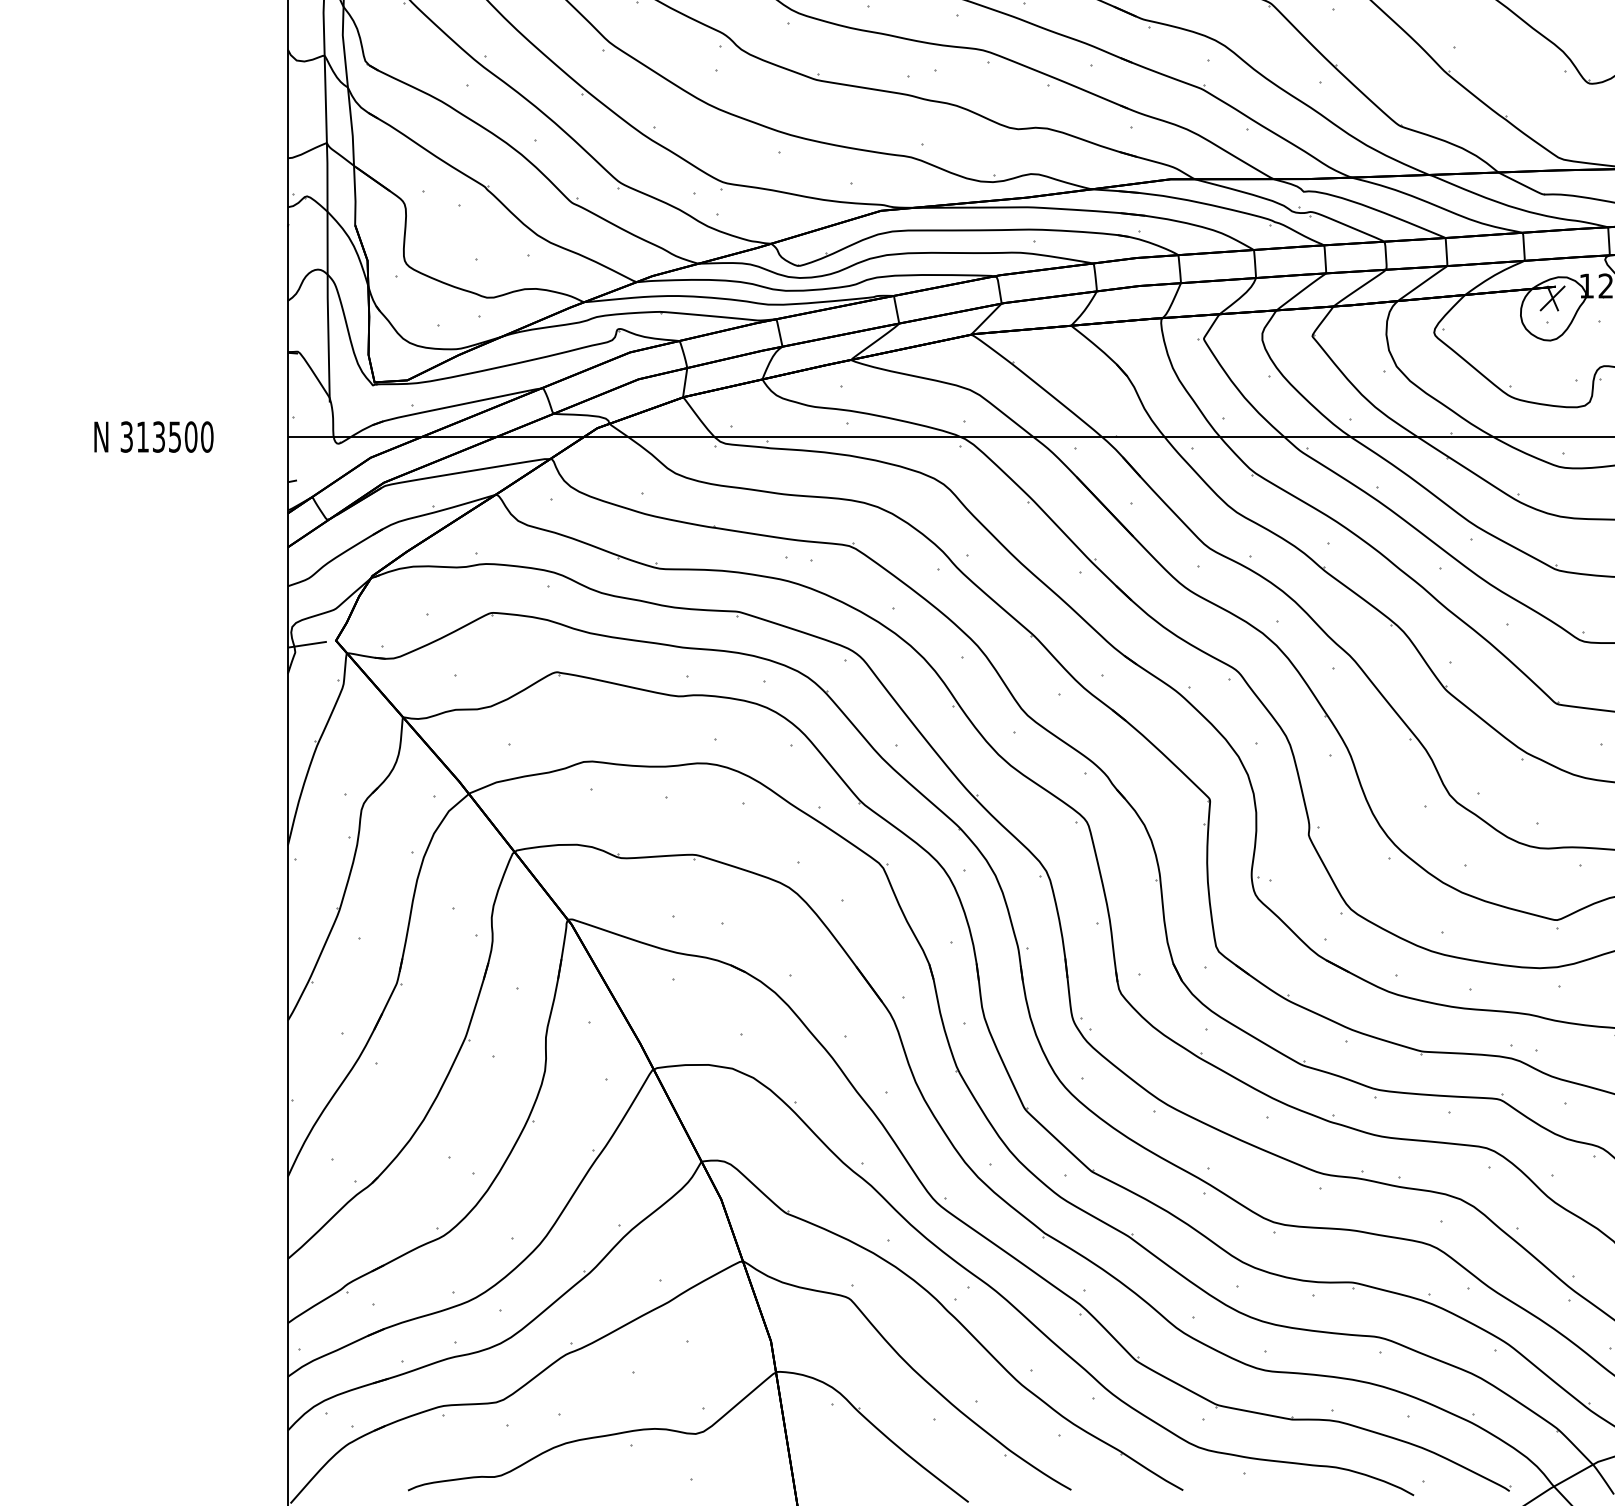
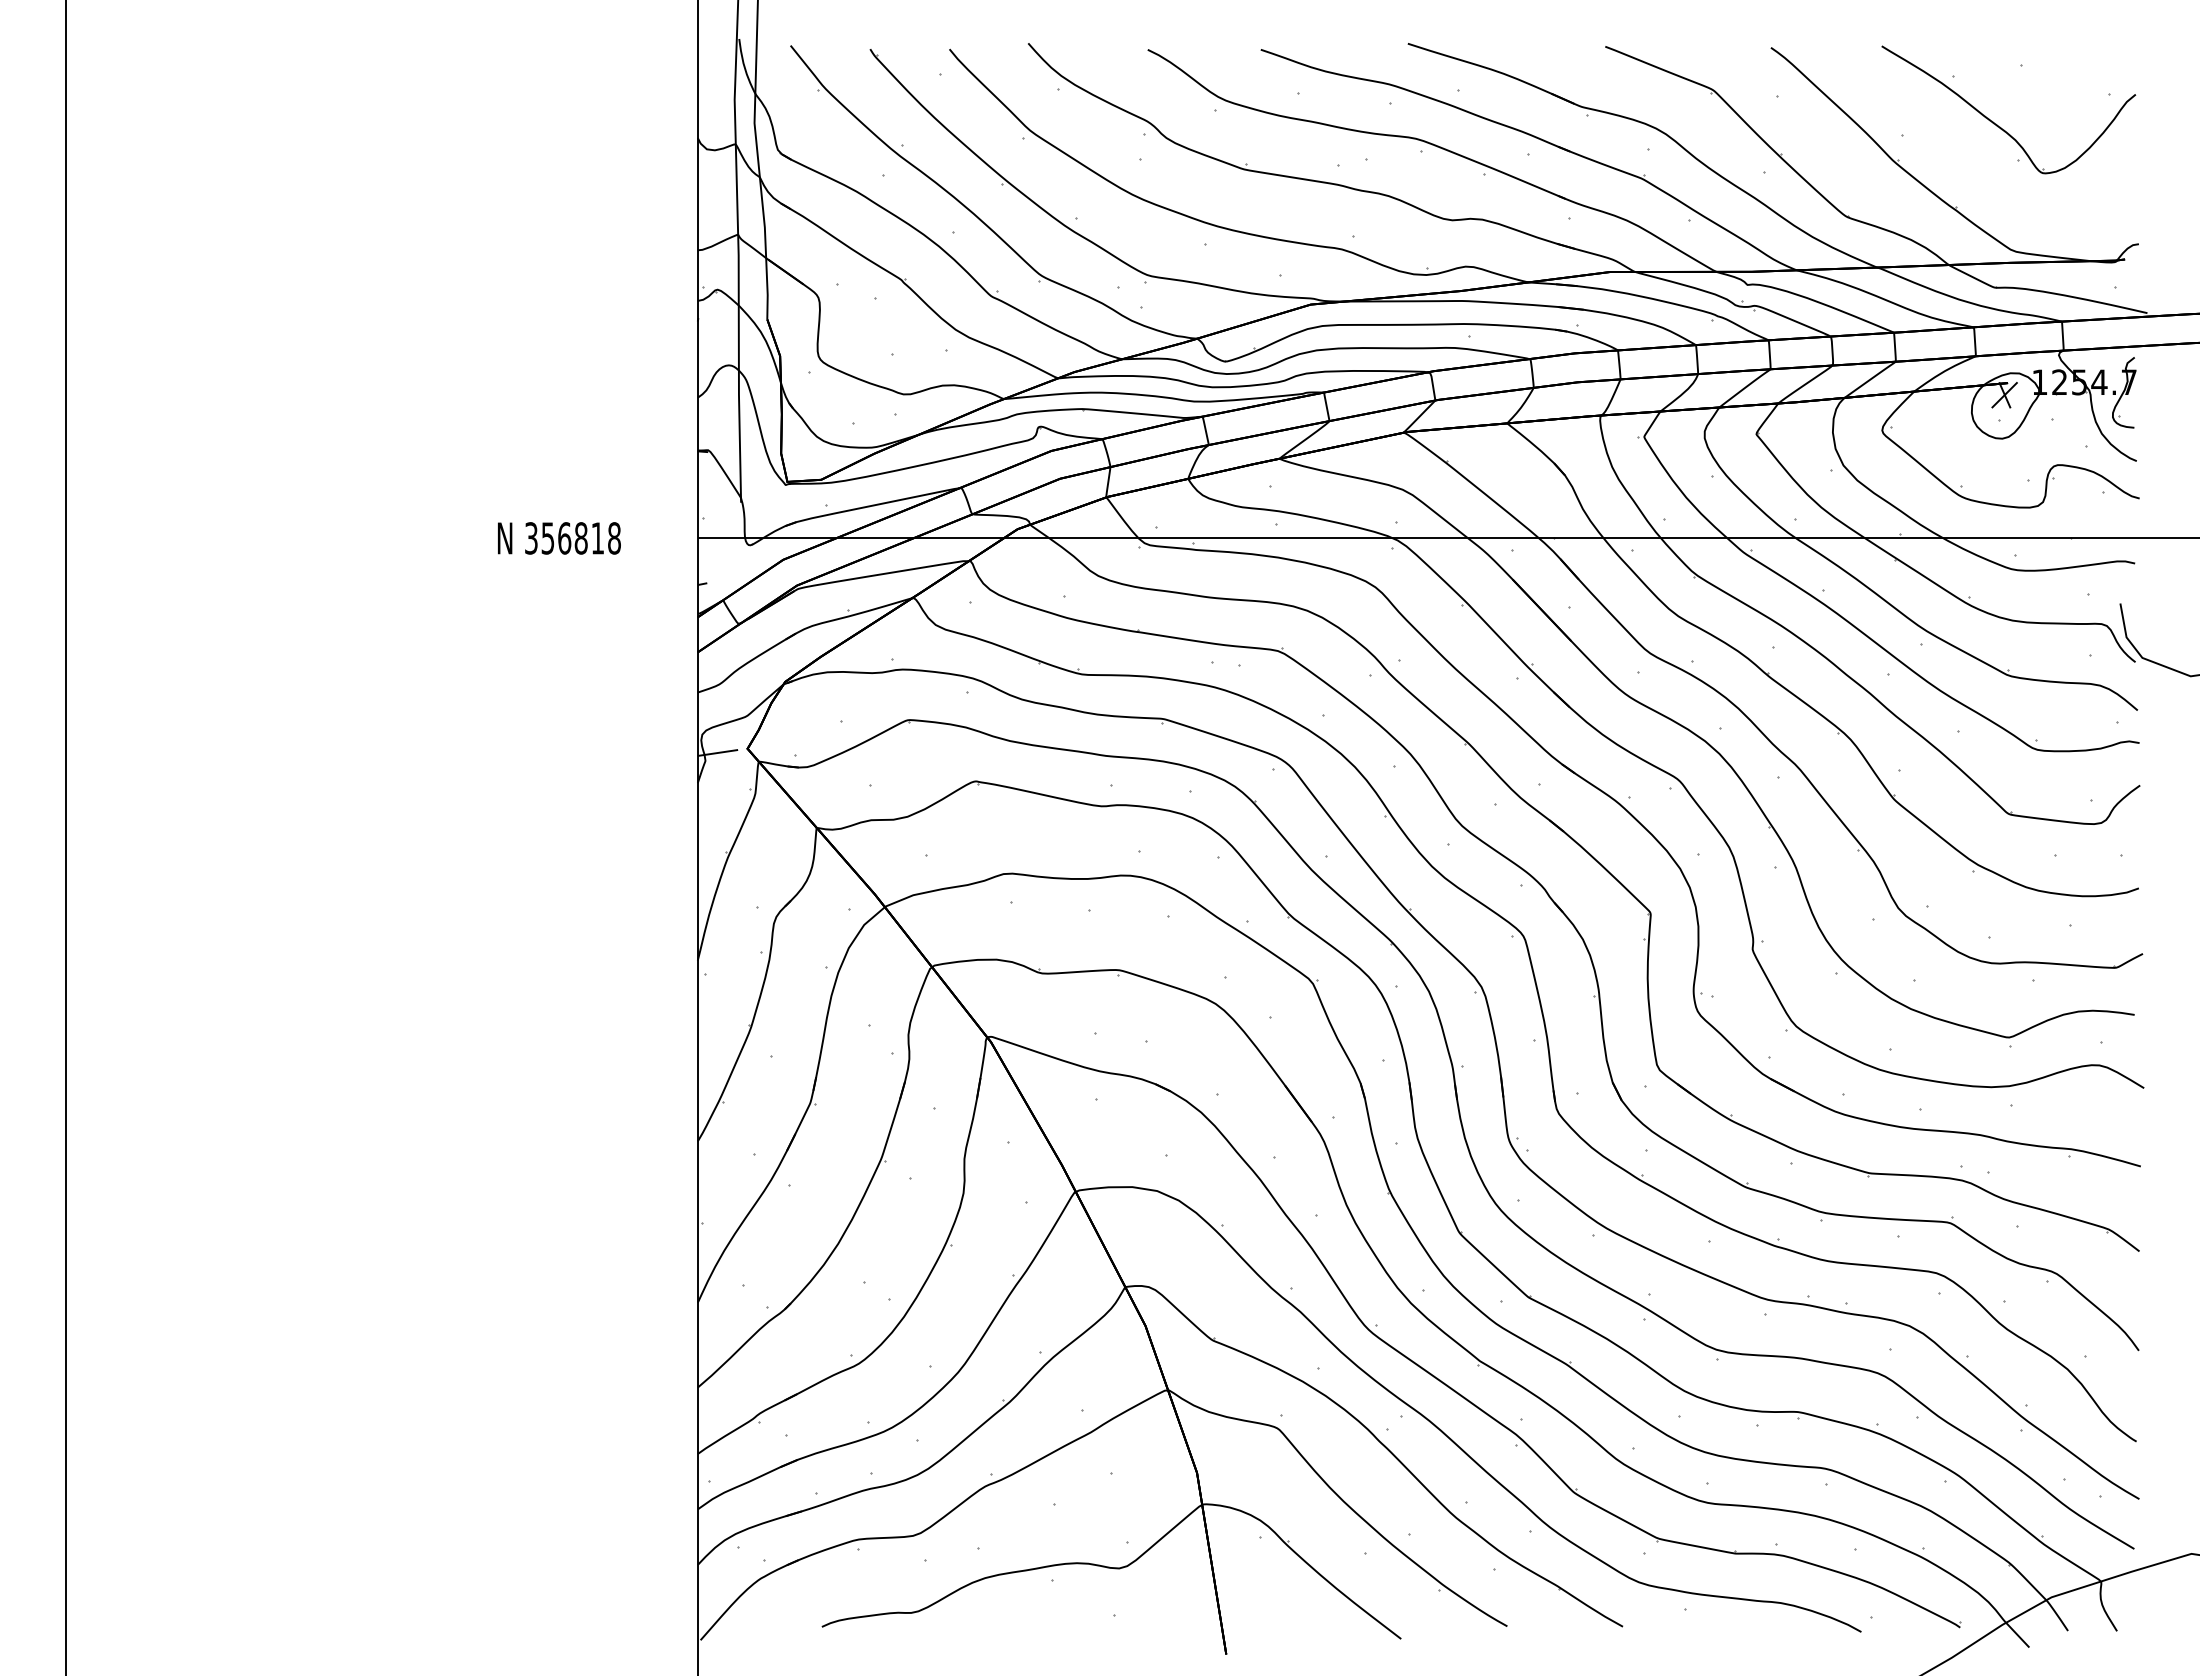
text: (175, 437) -> (581, 538), 313500 -> 356818

